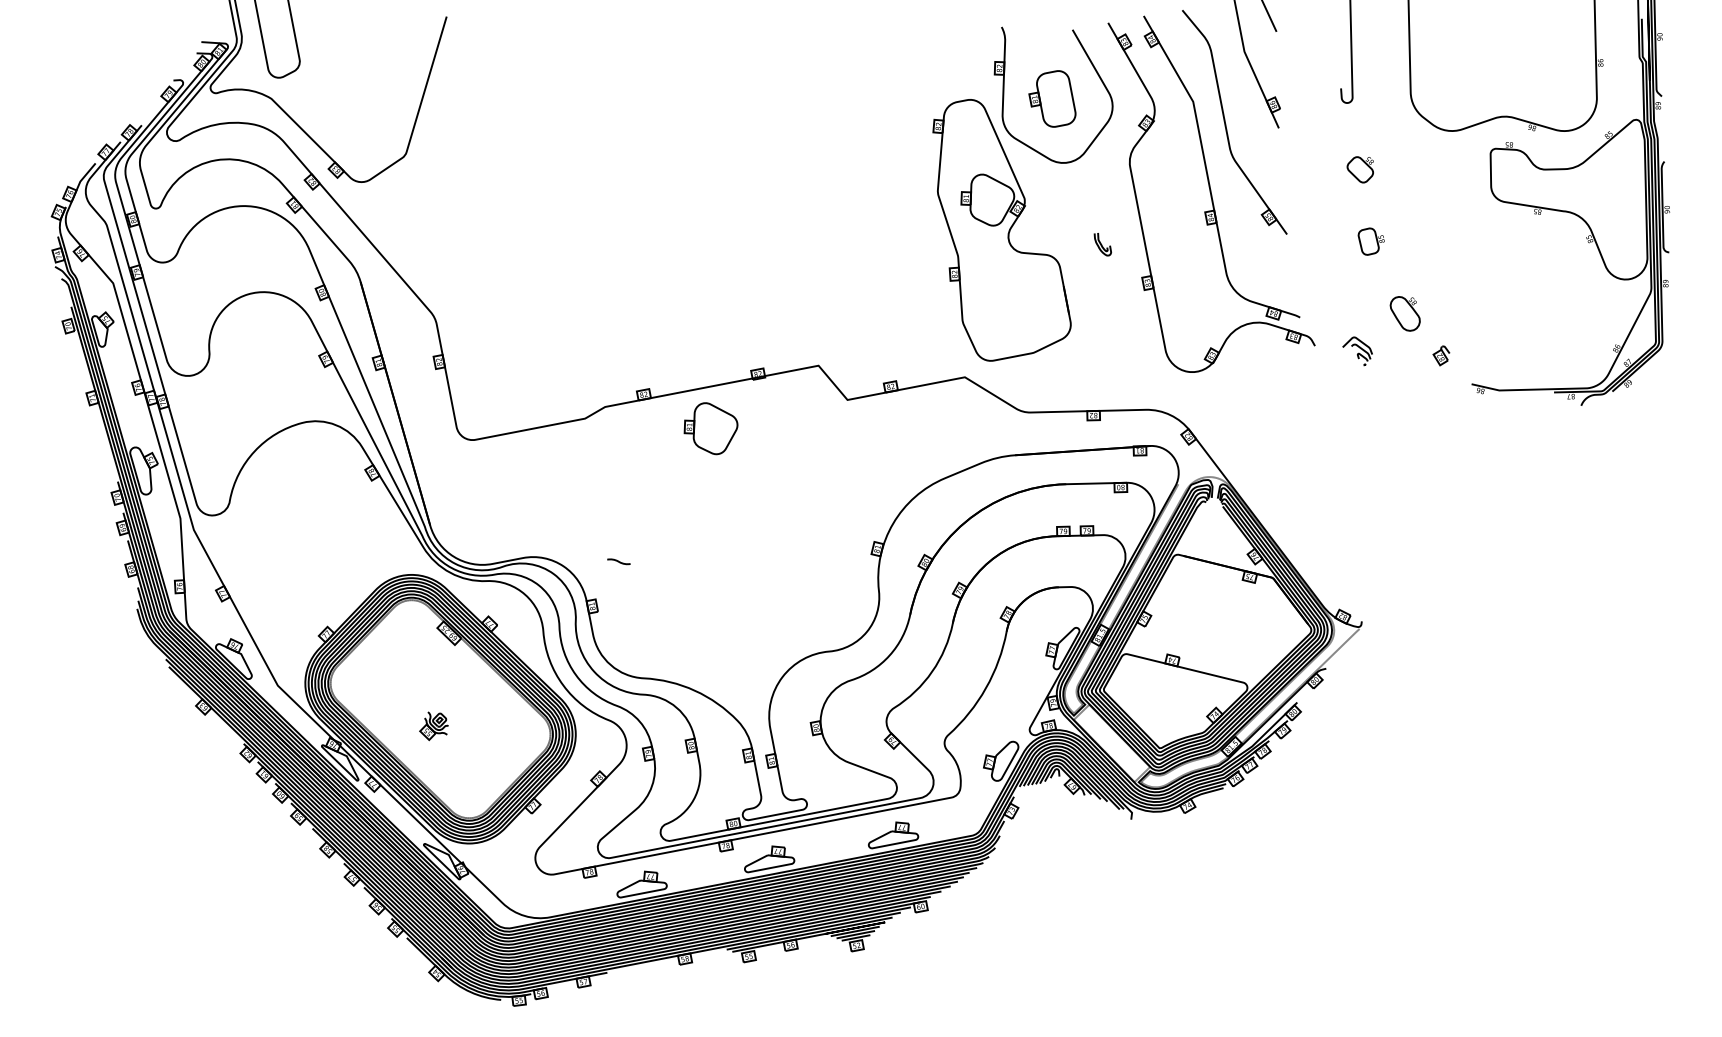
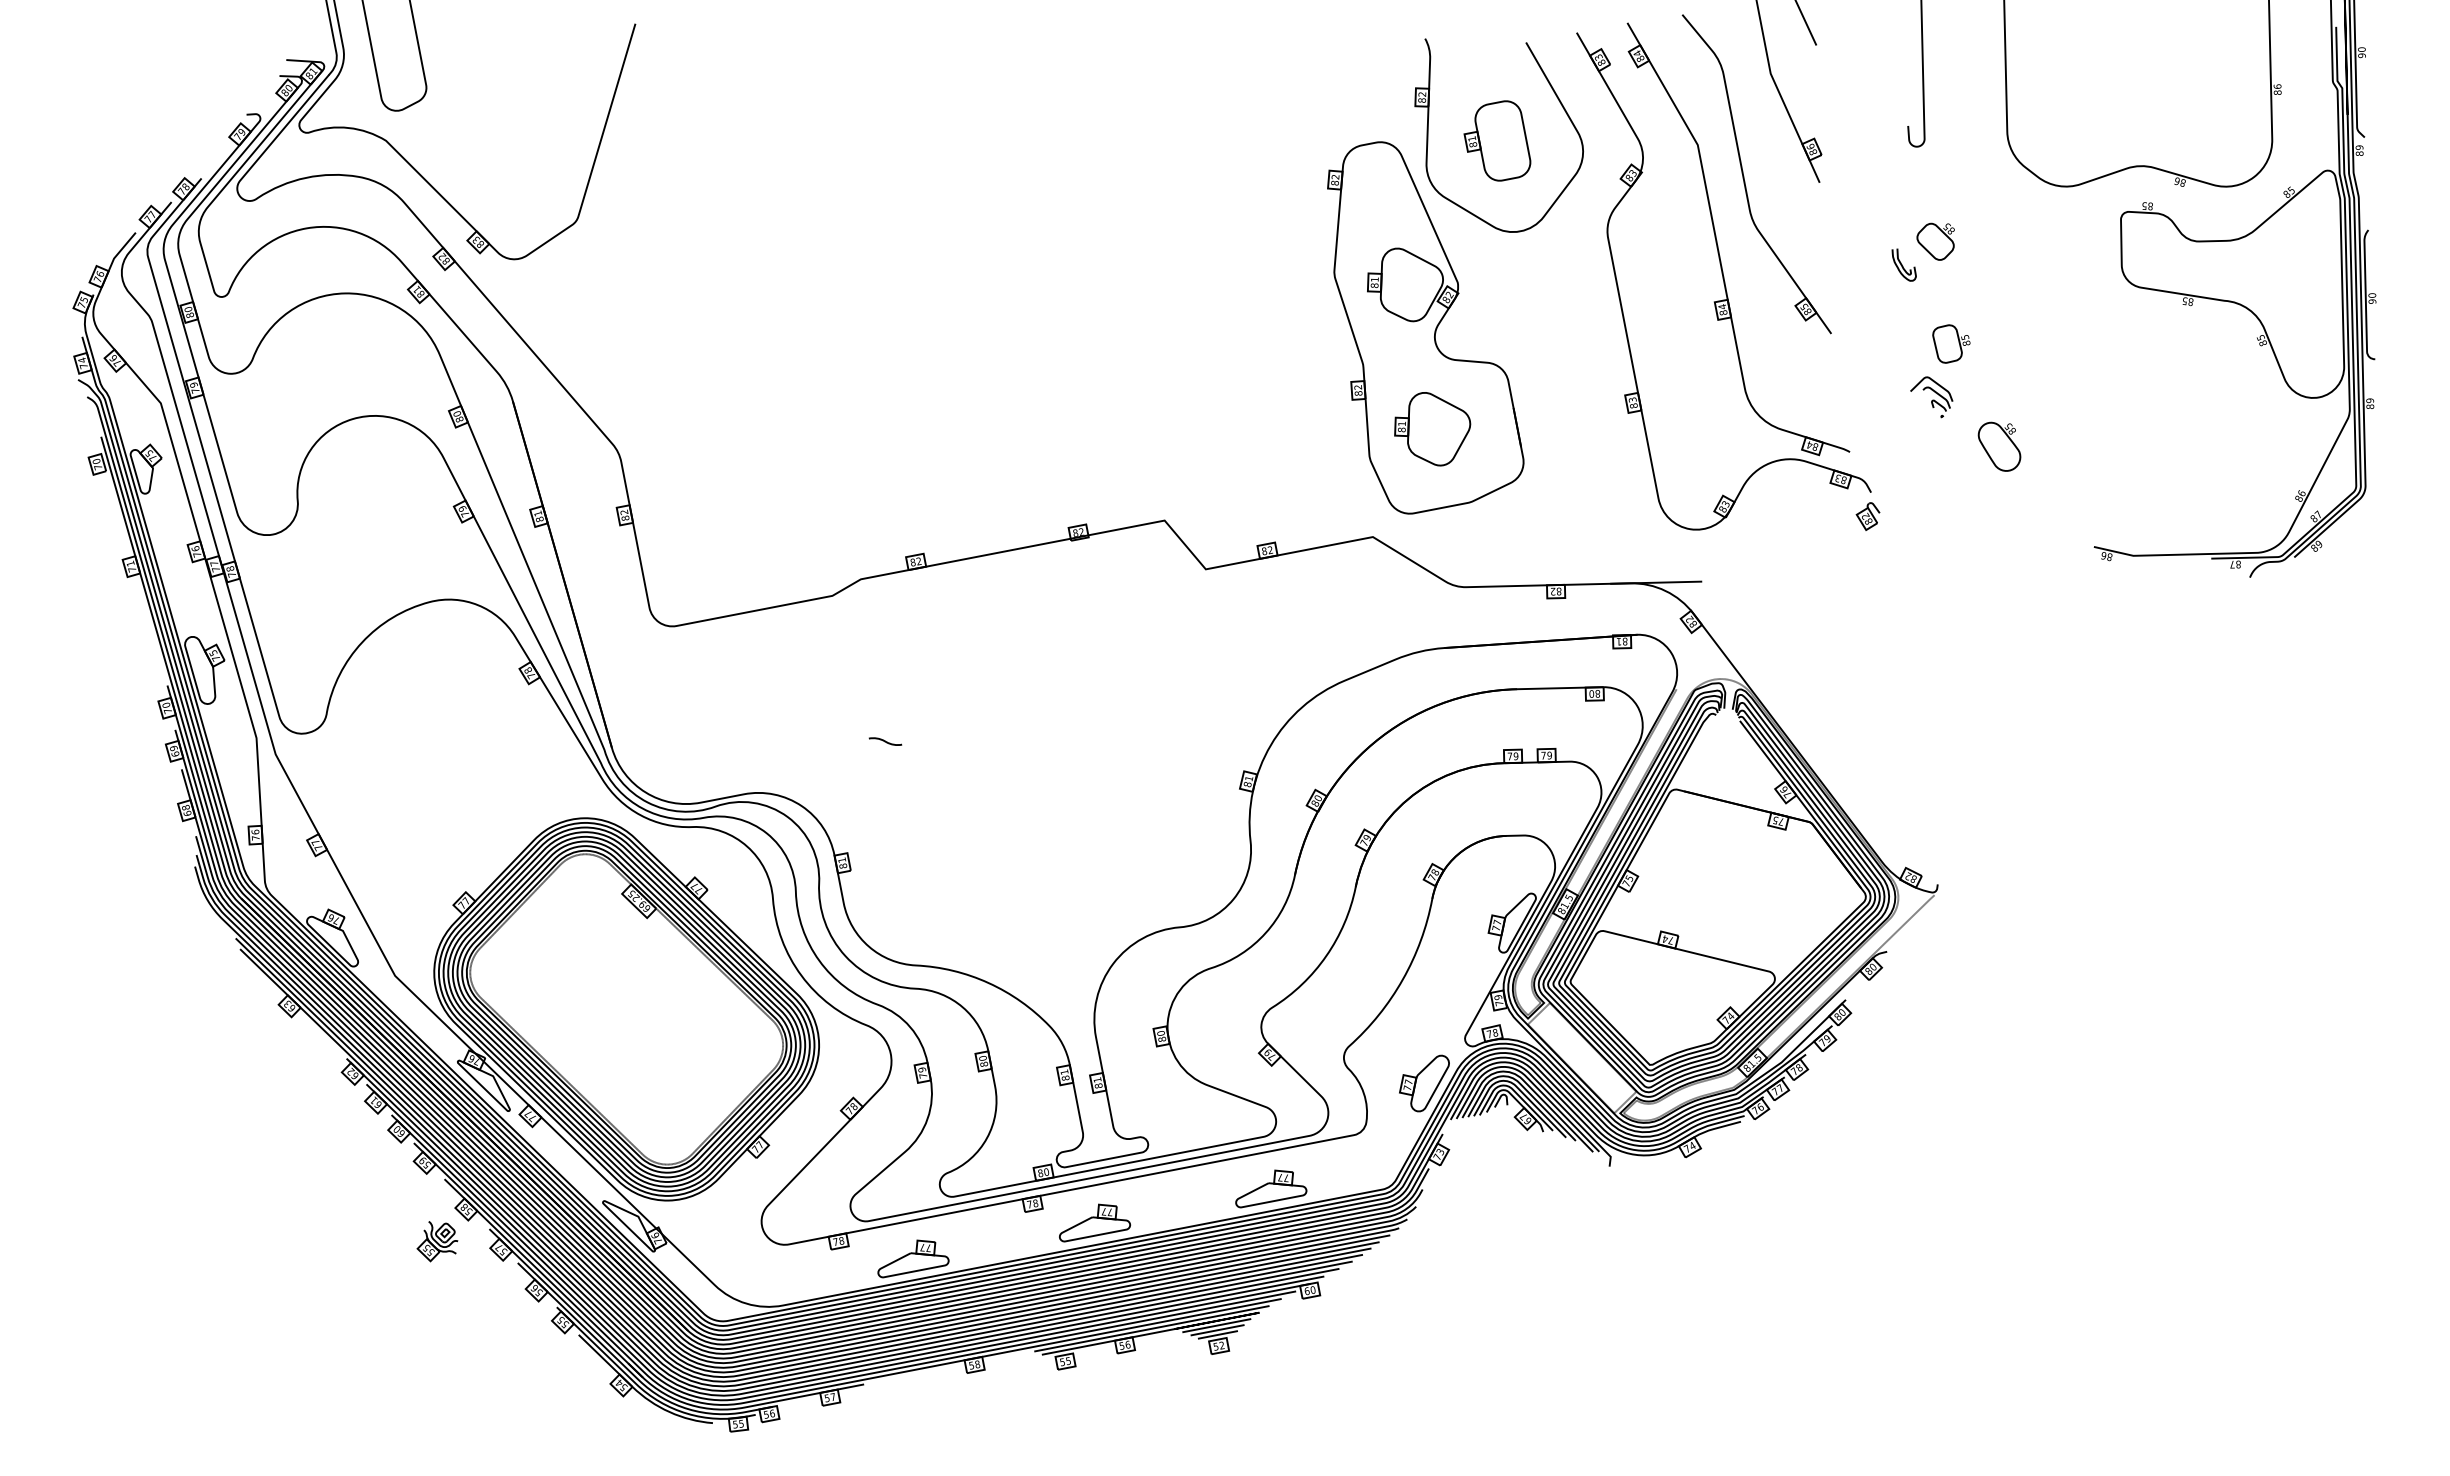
part: (1102, 244) -> (1903, 264), moved
part: (1357, 351) -> (1931, 397), moved
part: (1441, 355) -> (1867, 516), moved
line: (1164, 409) -> (1656, 582), added
part: (710, 428) -> (1432, 429), moved
curve: (618, 561) -> (885, 741), moved
part: (434, 726) -> (437, 1241), moved

